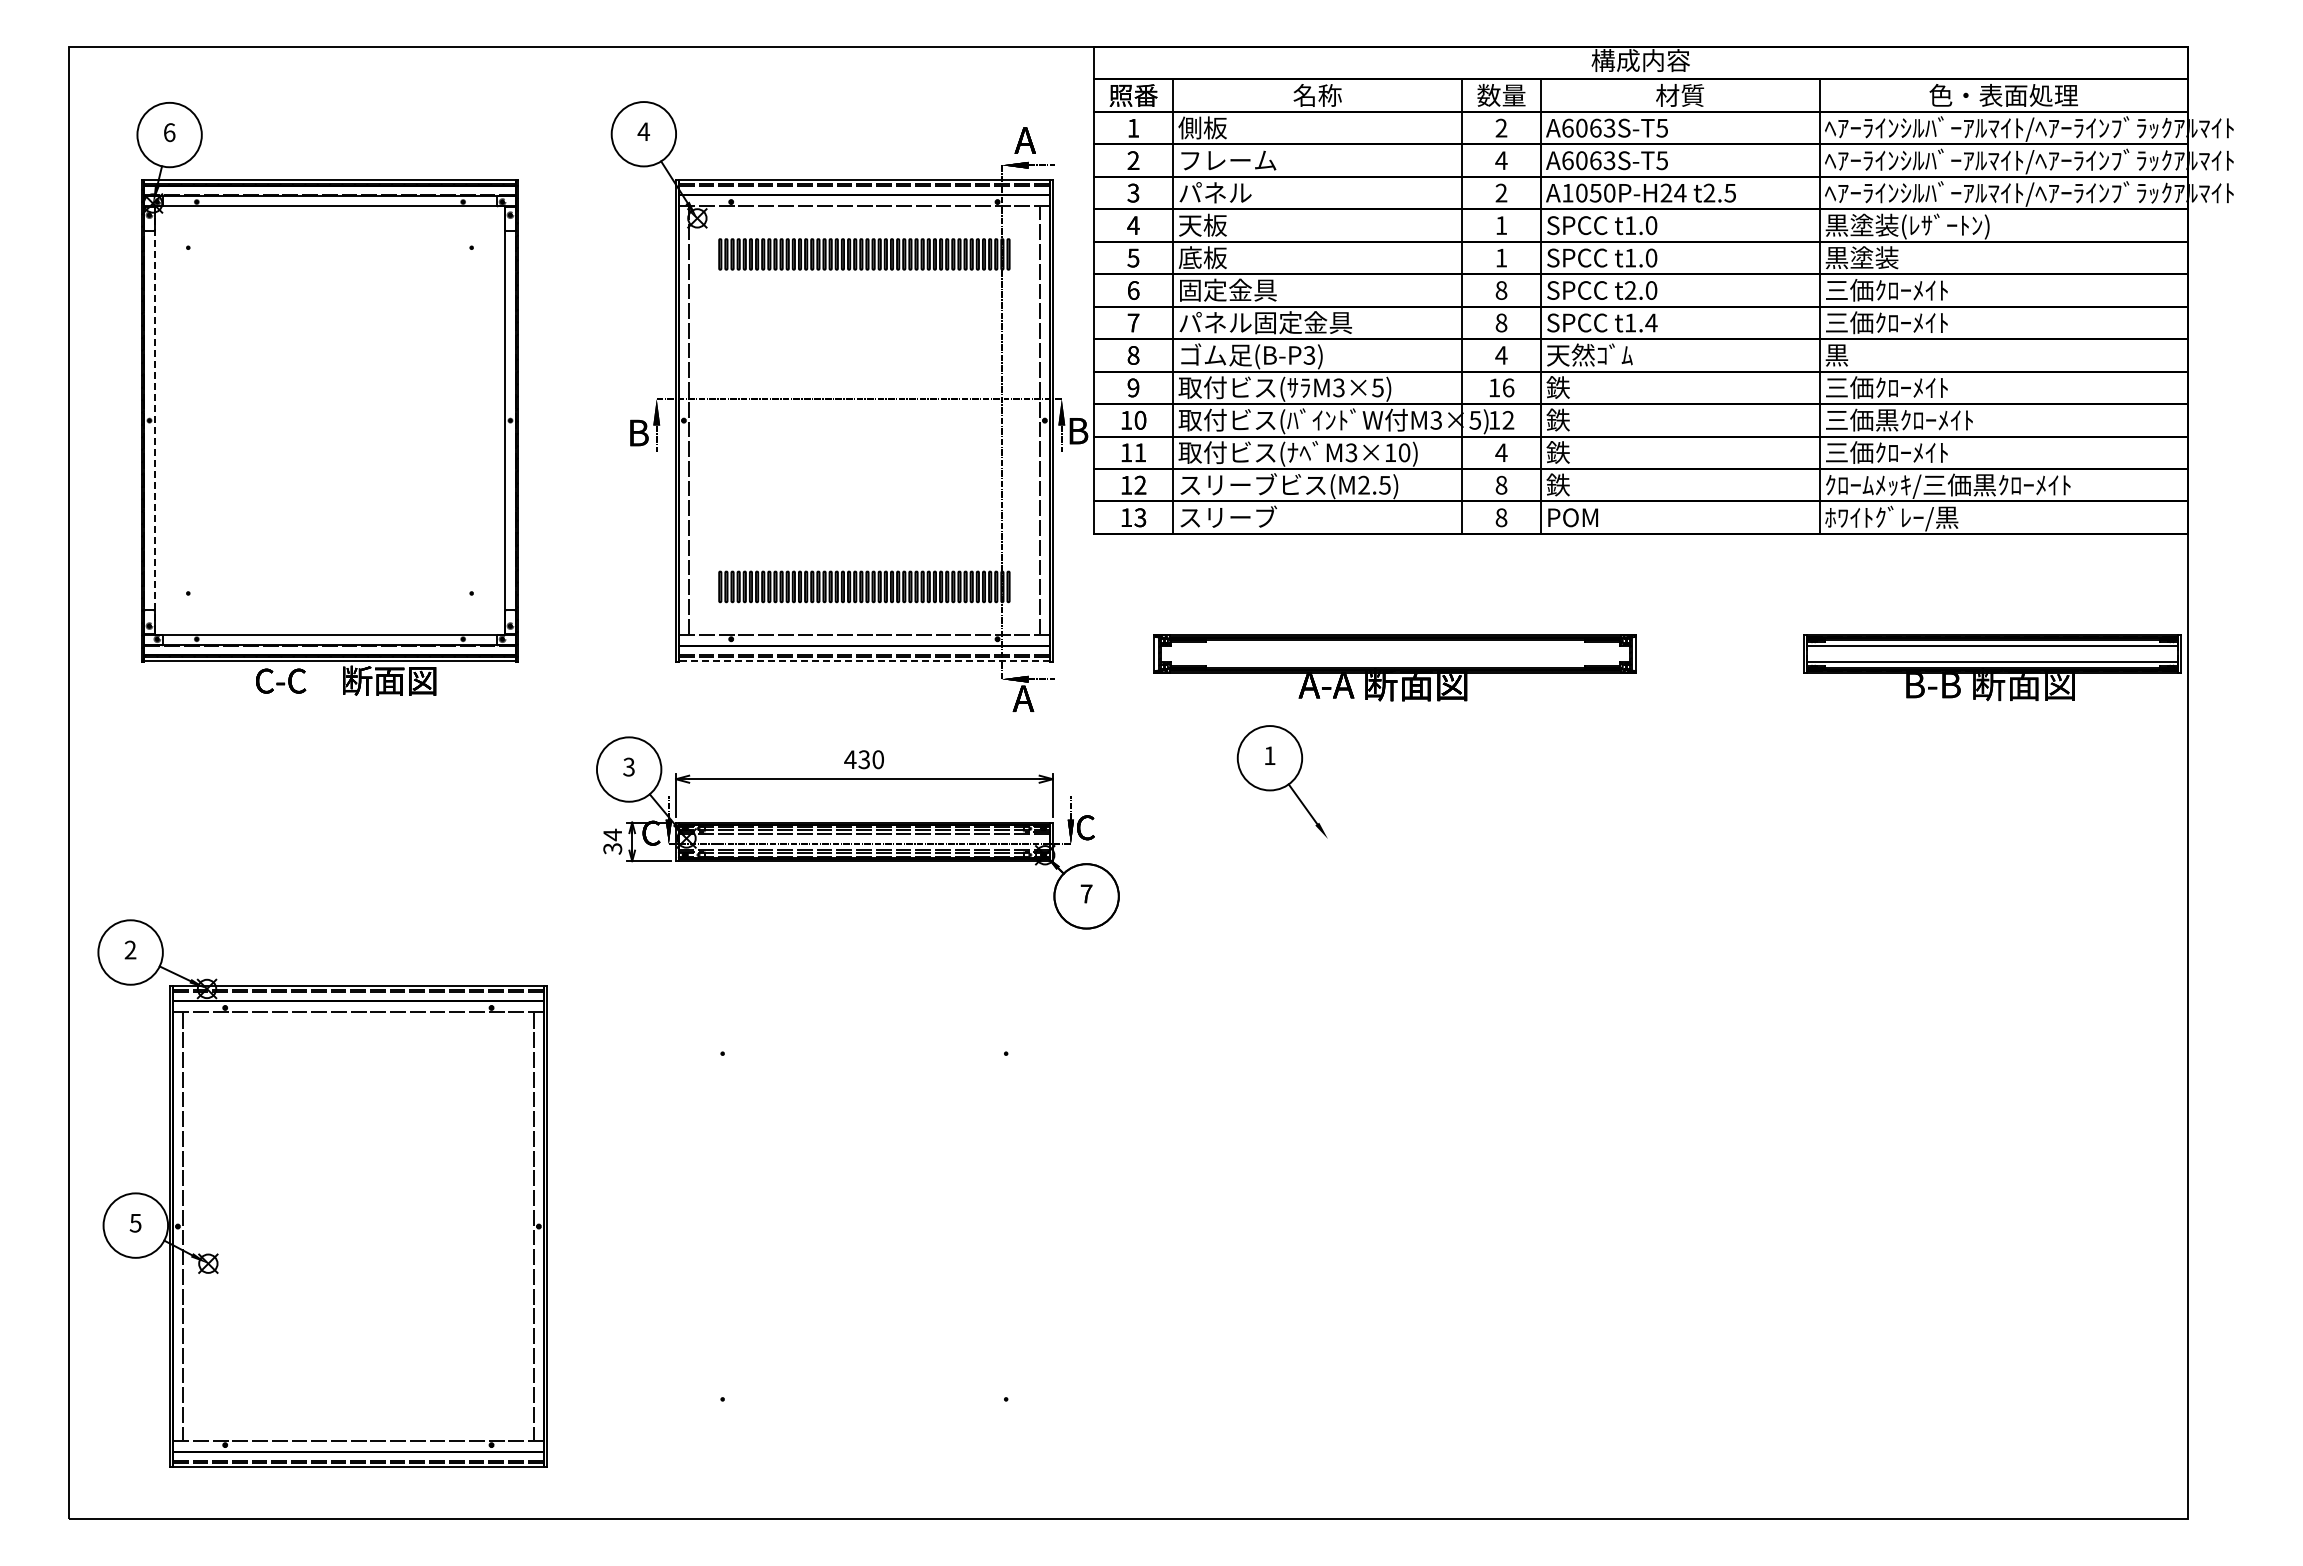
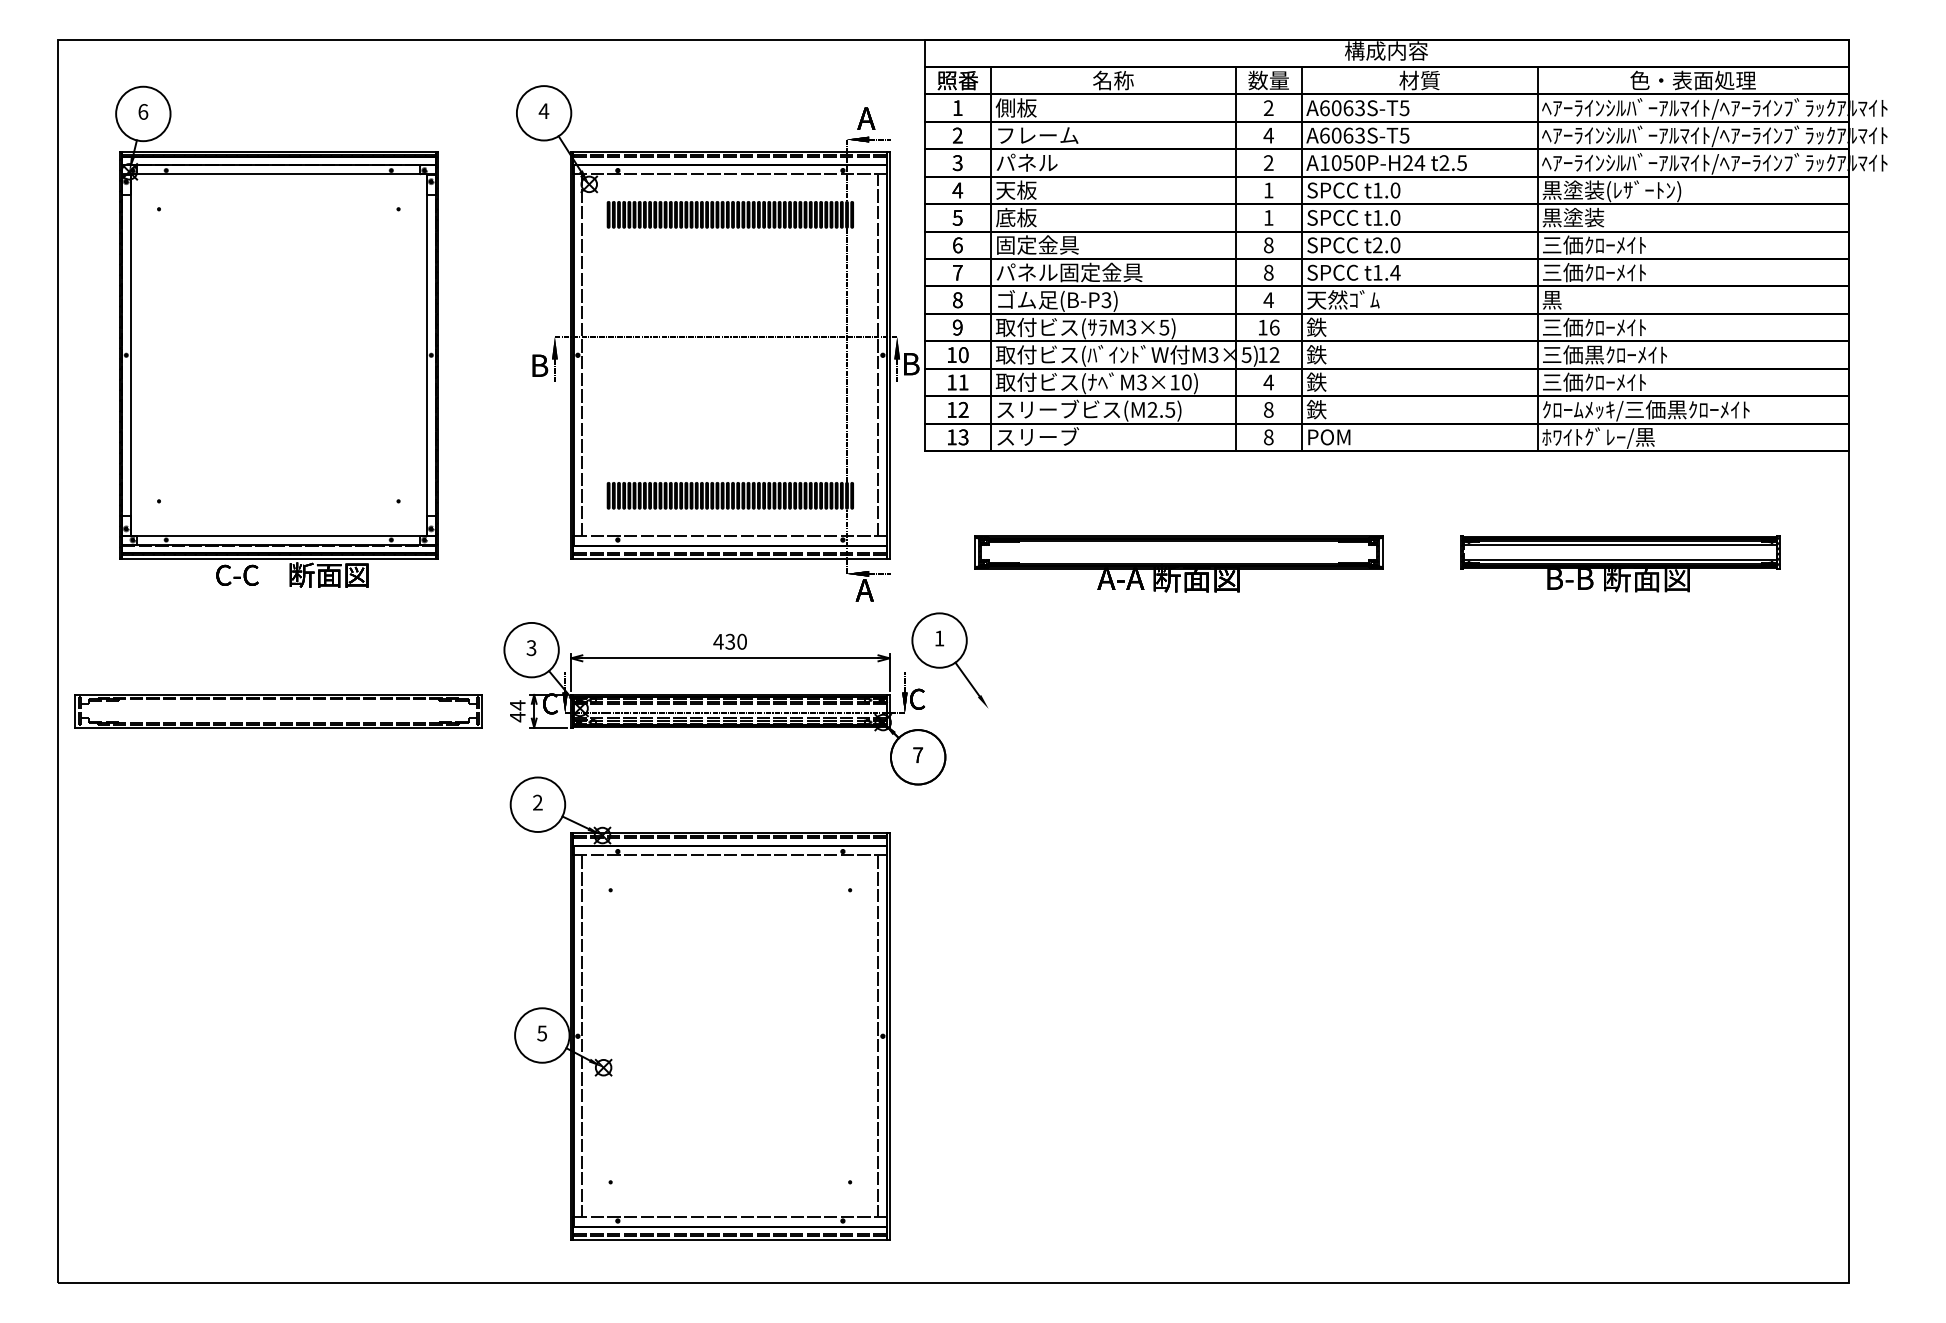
line: (154, 420) -> (130, 355), dashed -> solid
line: (864, 661) -> (730, 558), dashed -> solid
part: (1992, 667) -> (1620, 563), moved
part: (1281, 781) -> (949, 660), moved
part: (329, 841) -> (278, 710), added
text: (612, 848) -> (517, 716), 34 -> 44
part: (322, 1193) -> (700, 1008), moved

